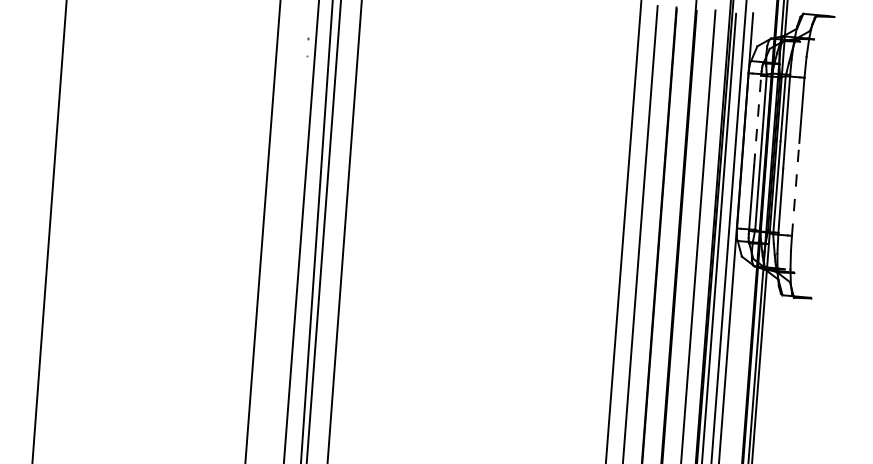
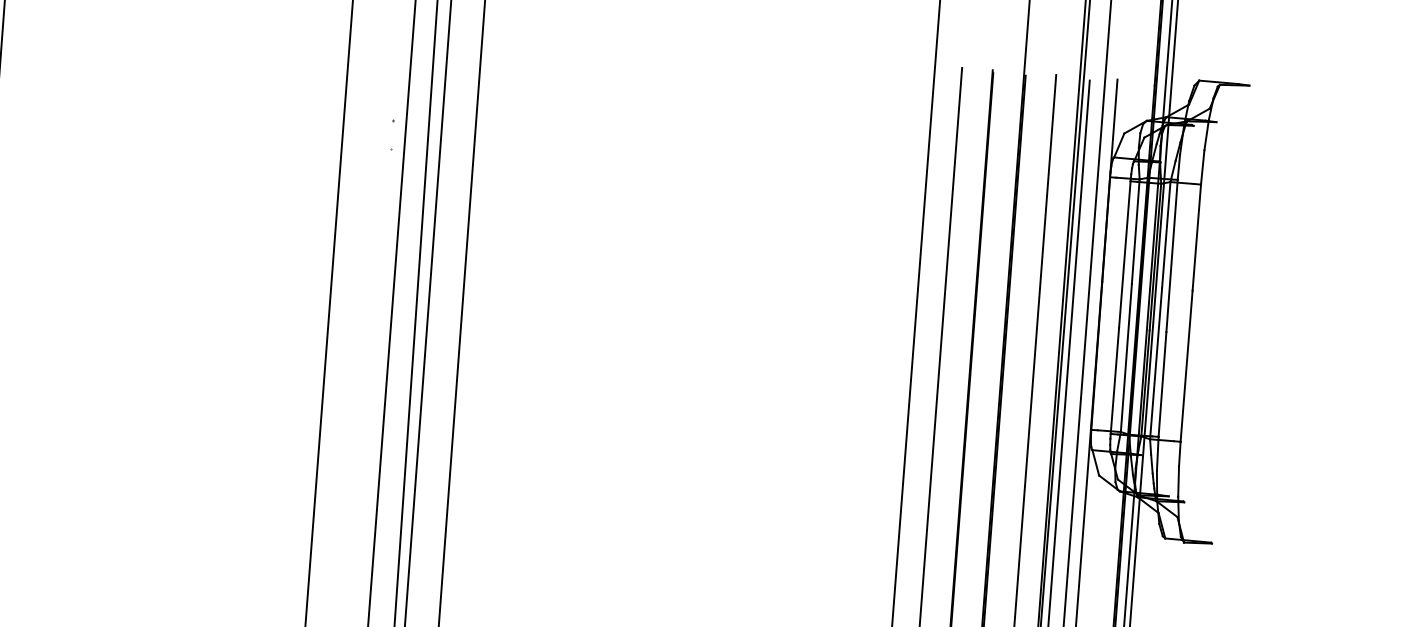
line: (757, 120) -> (1124, 254), dashed -> solid
line: (795, 189) -> (1186, 366), dashed -> solid

